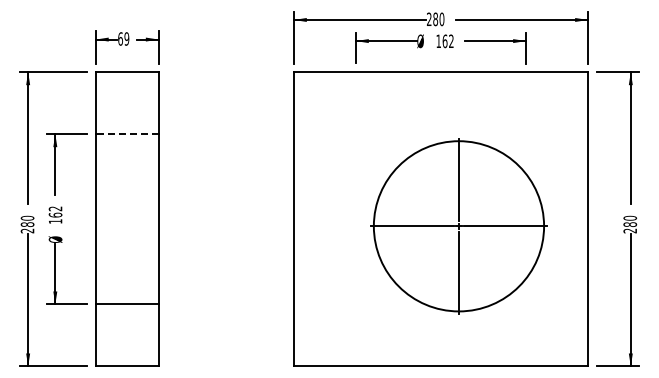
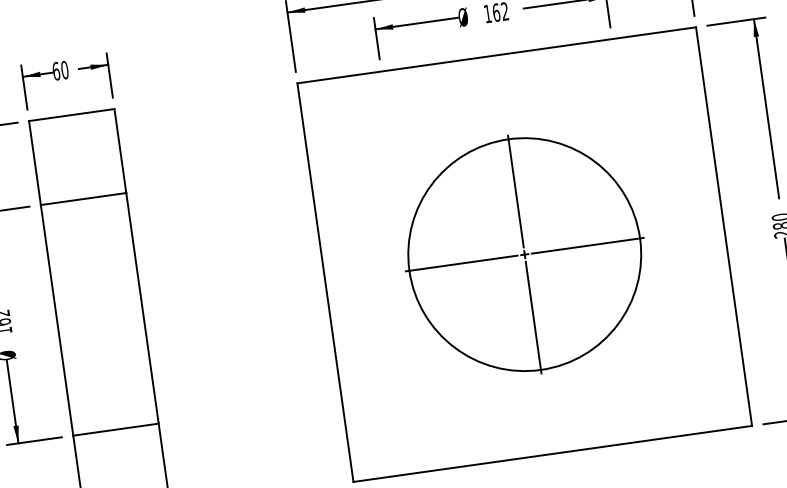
text: (126, 38) -> (64, 69), 69 -> 60
line: (127, 134) -> (83, 199), dashed -> solid
part: (458, 226) -> (524, 254), moved

